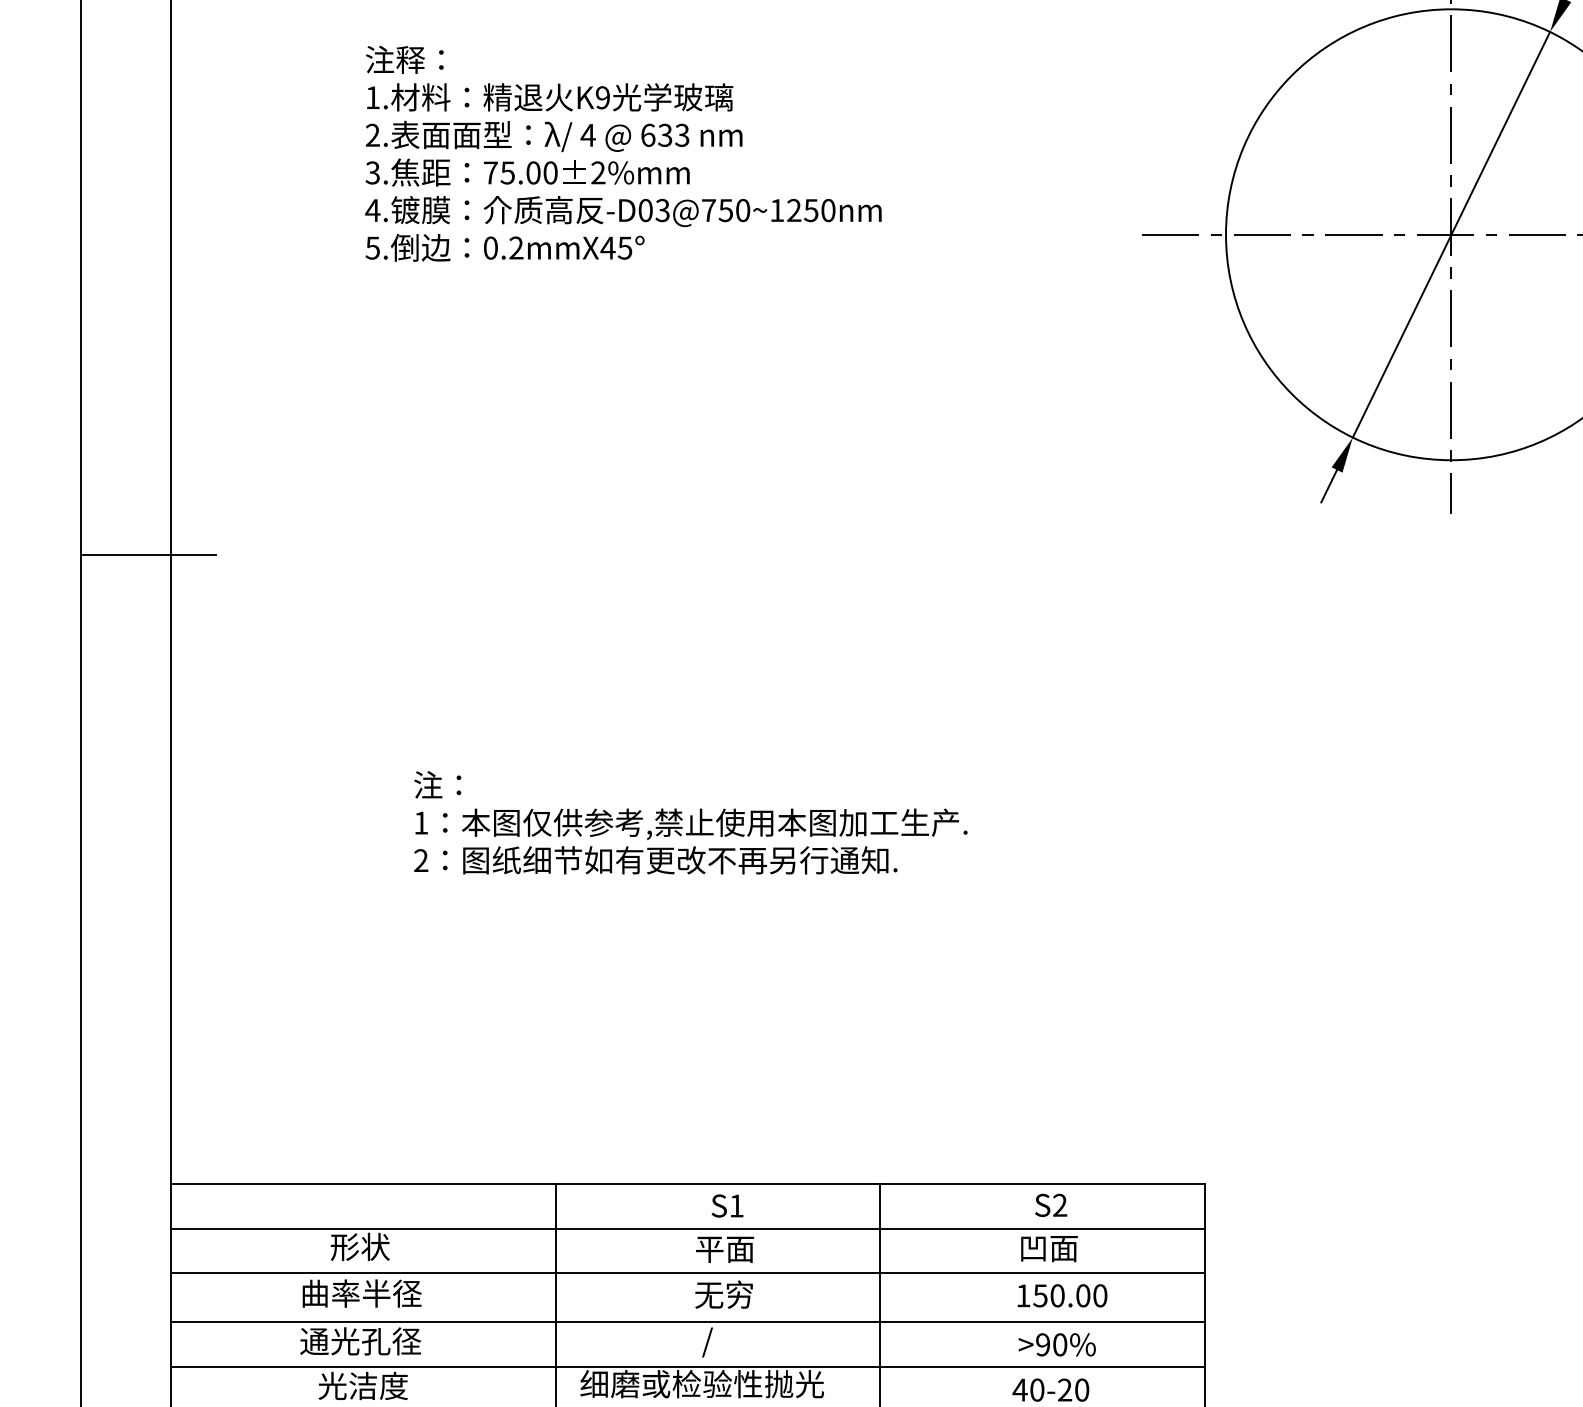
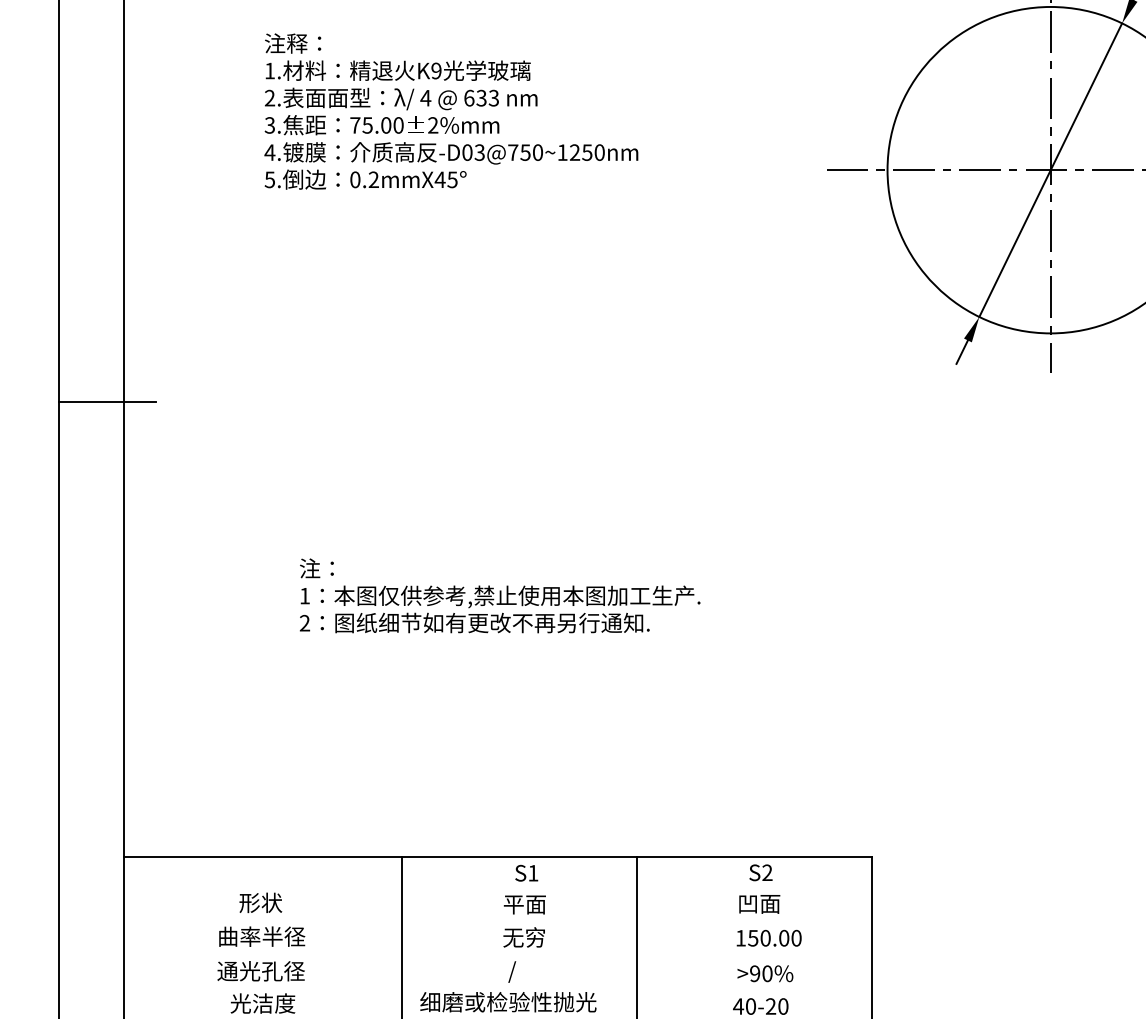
line: (687, 1228) -> (497, 889), removed
line: (687, 1273) -> (497, 922), removed
line: (687, 1322) -> (497, 957), removed
line: (687, 1367) -> (497, 990), removed

